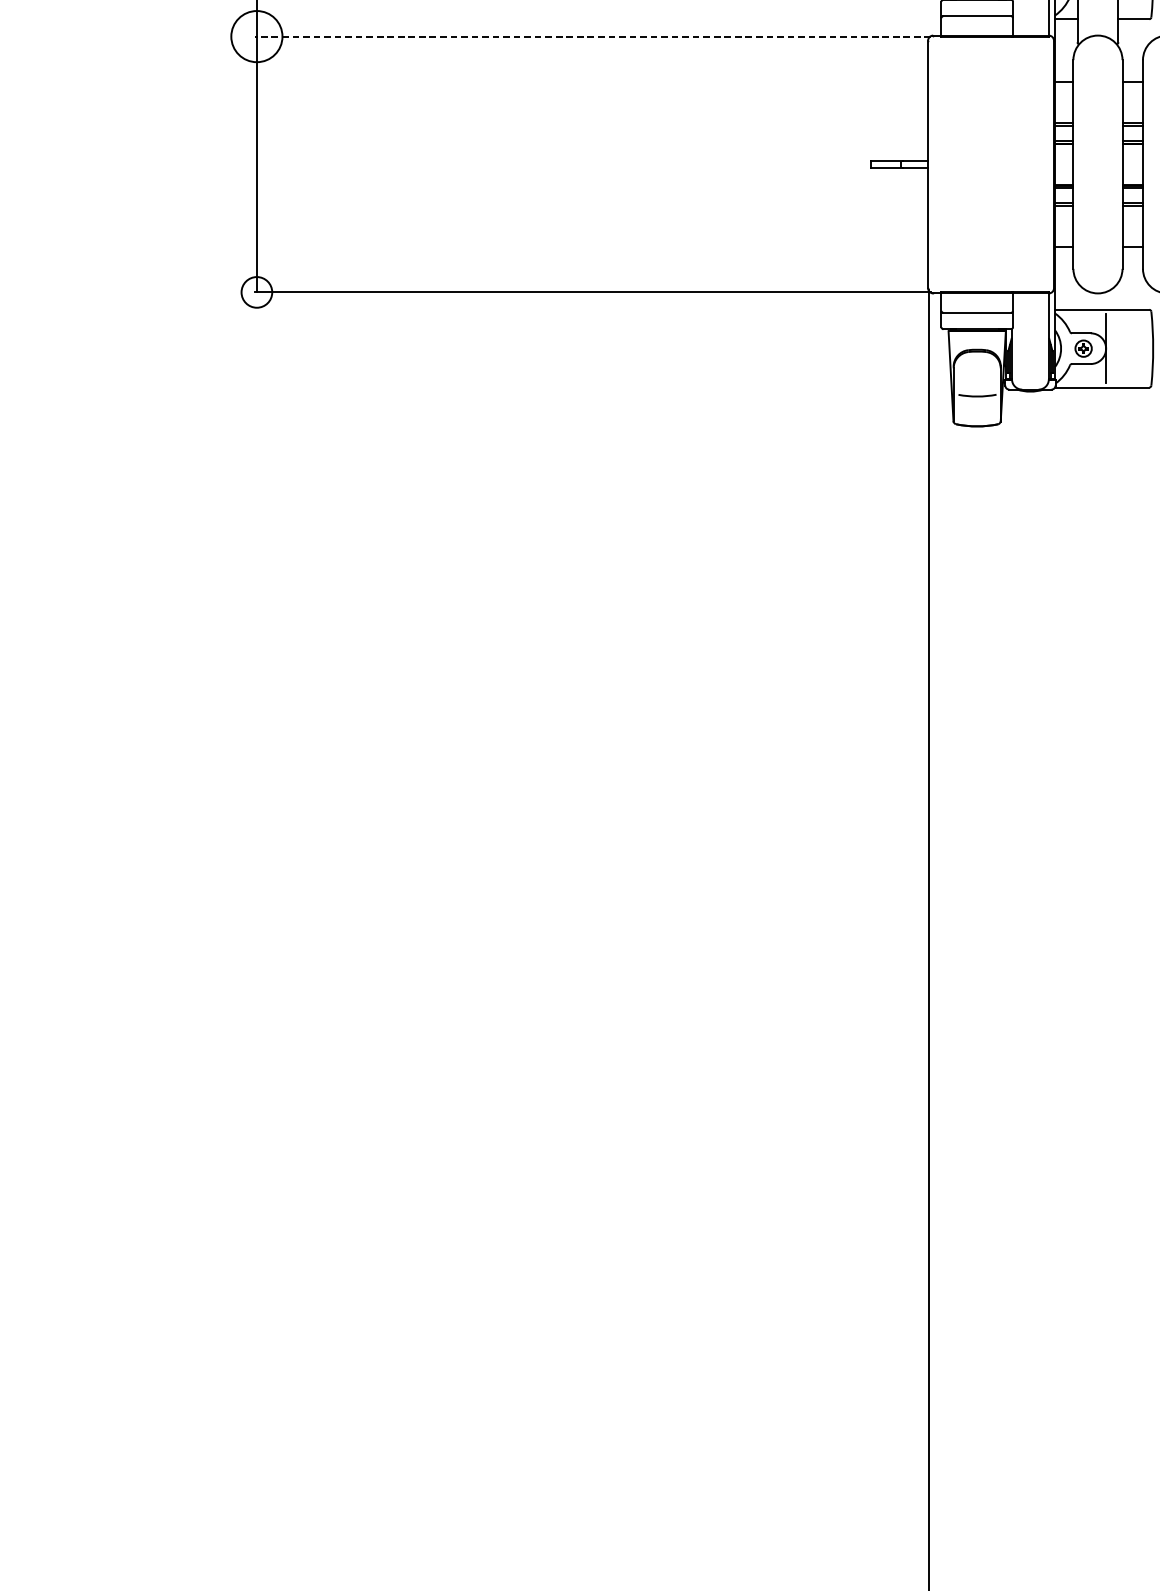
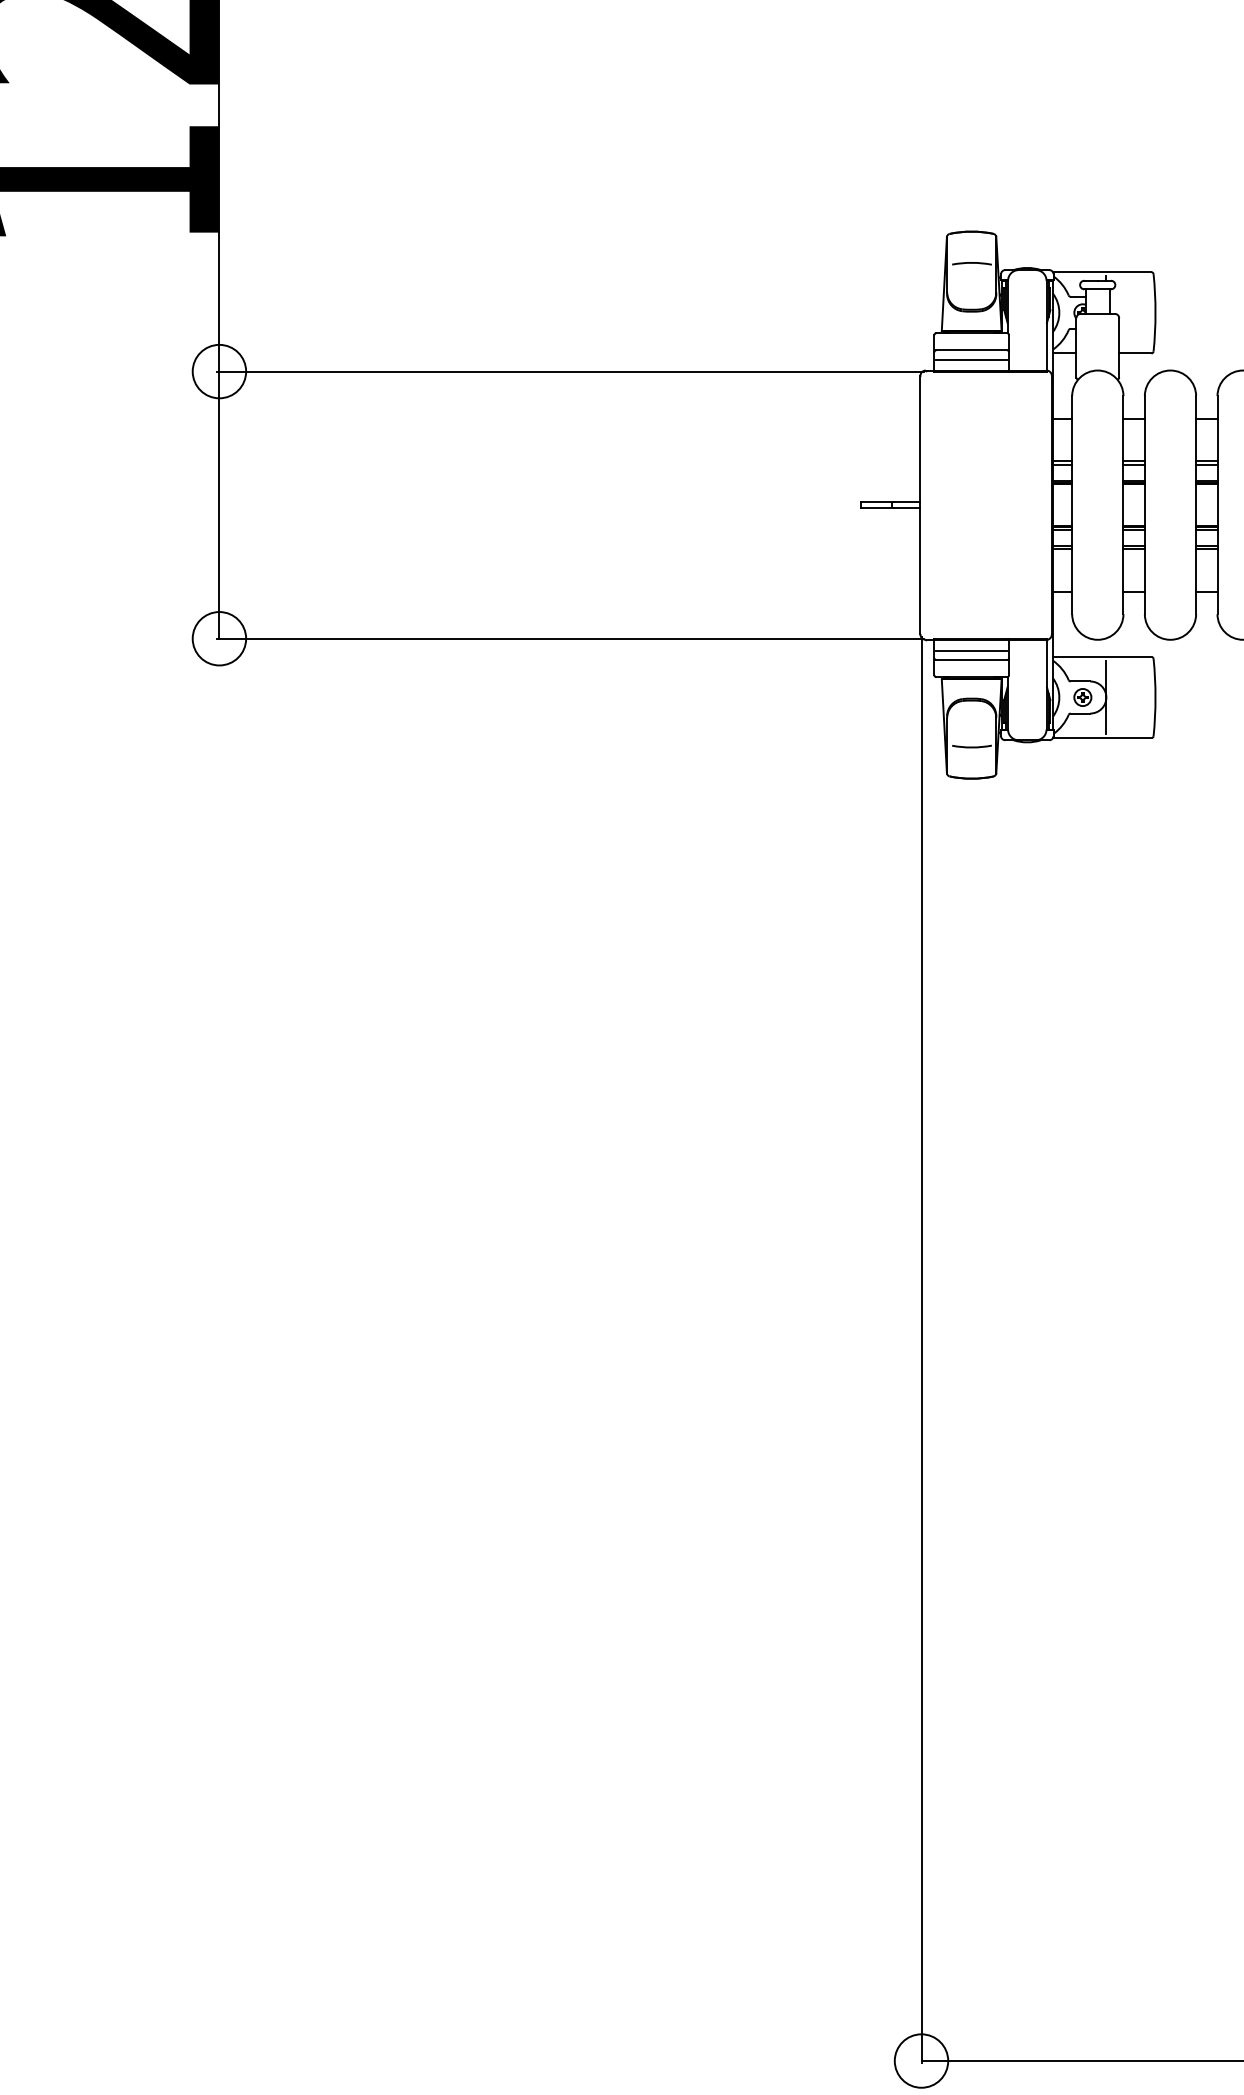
line: (977, 25) -> (971, 359), added
line: (592, 36) -> (569, 371), dashed -> solid
circle: (256, 292) -> (219, 638), size x1.67
line: (977, 303) -> (971, 650), added

